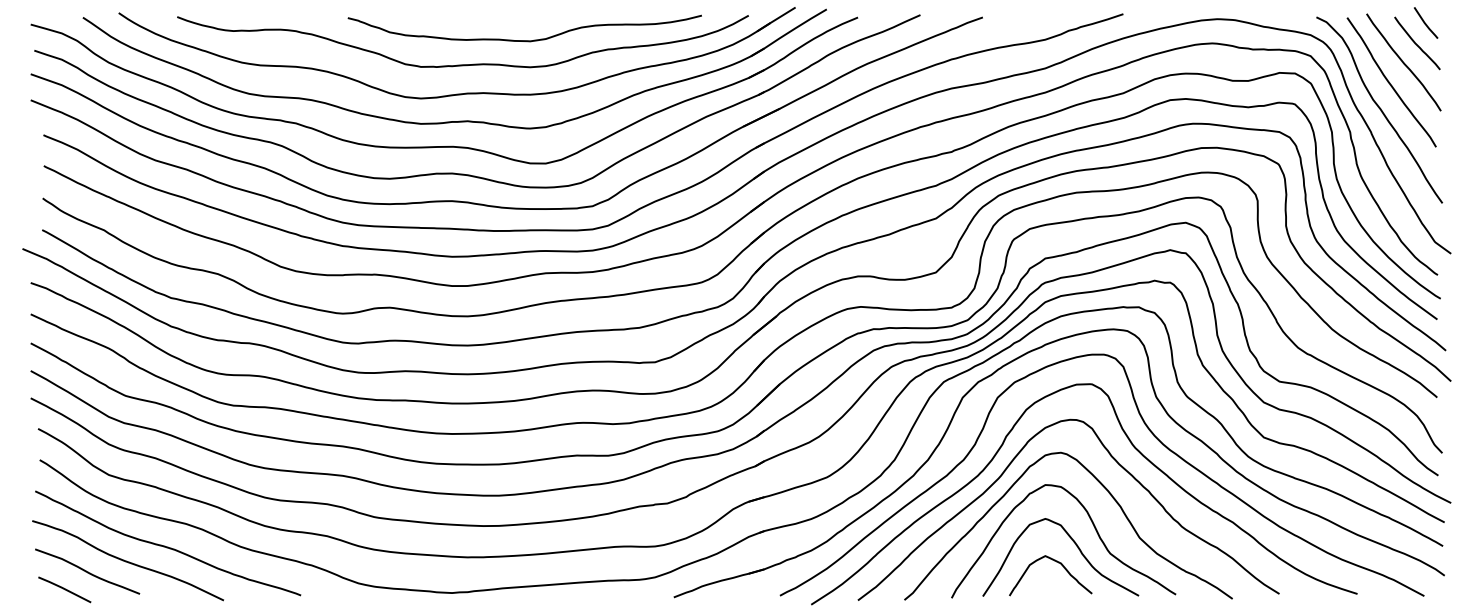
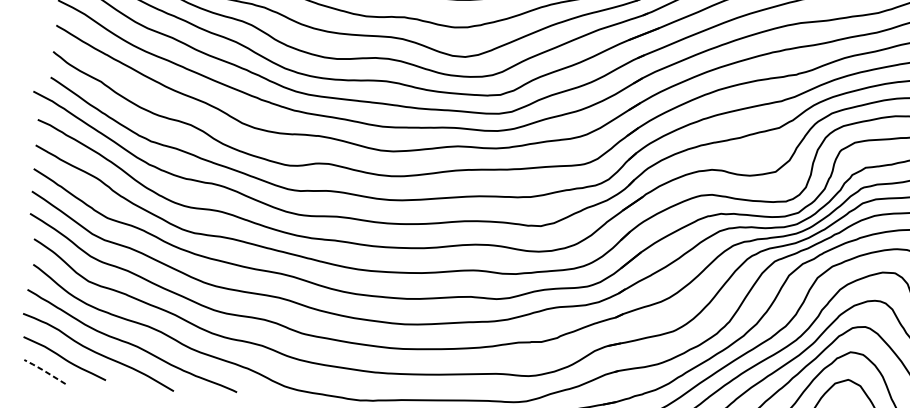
line: (63, 588) -> (44, 370), solid -> dashed

